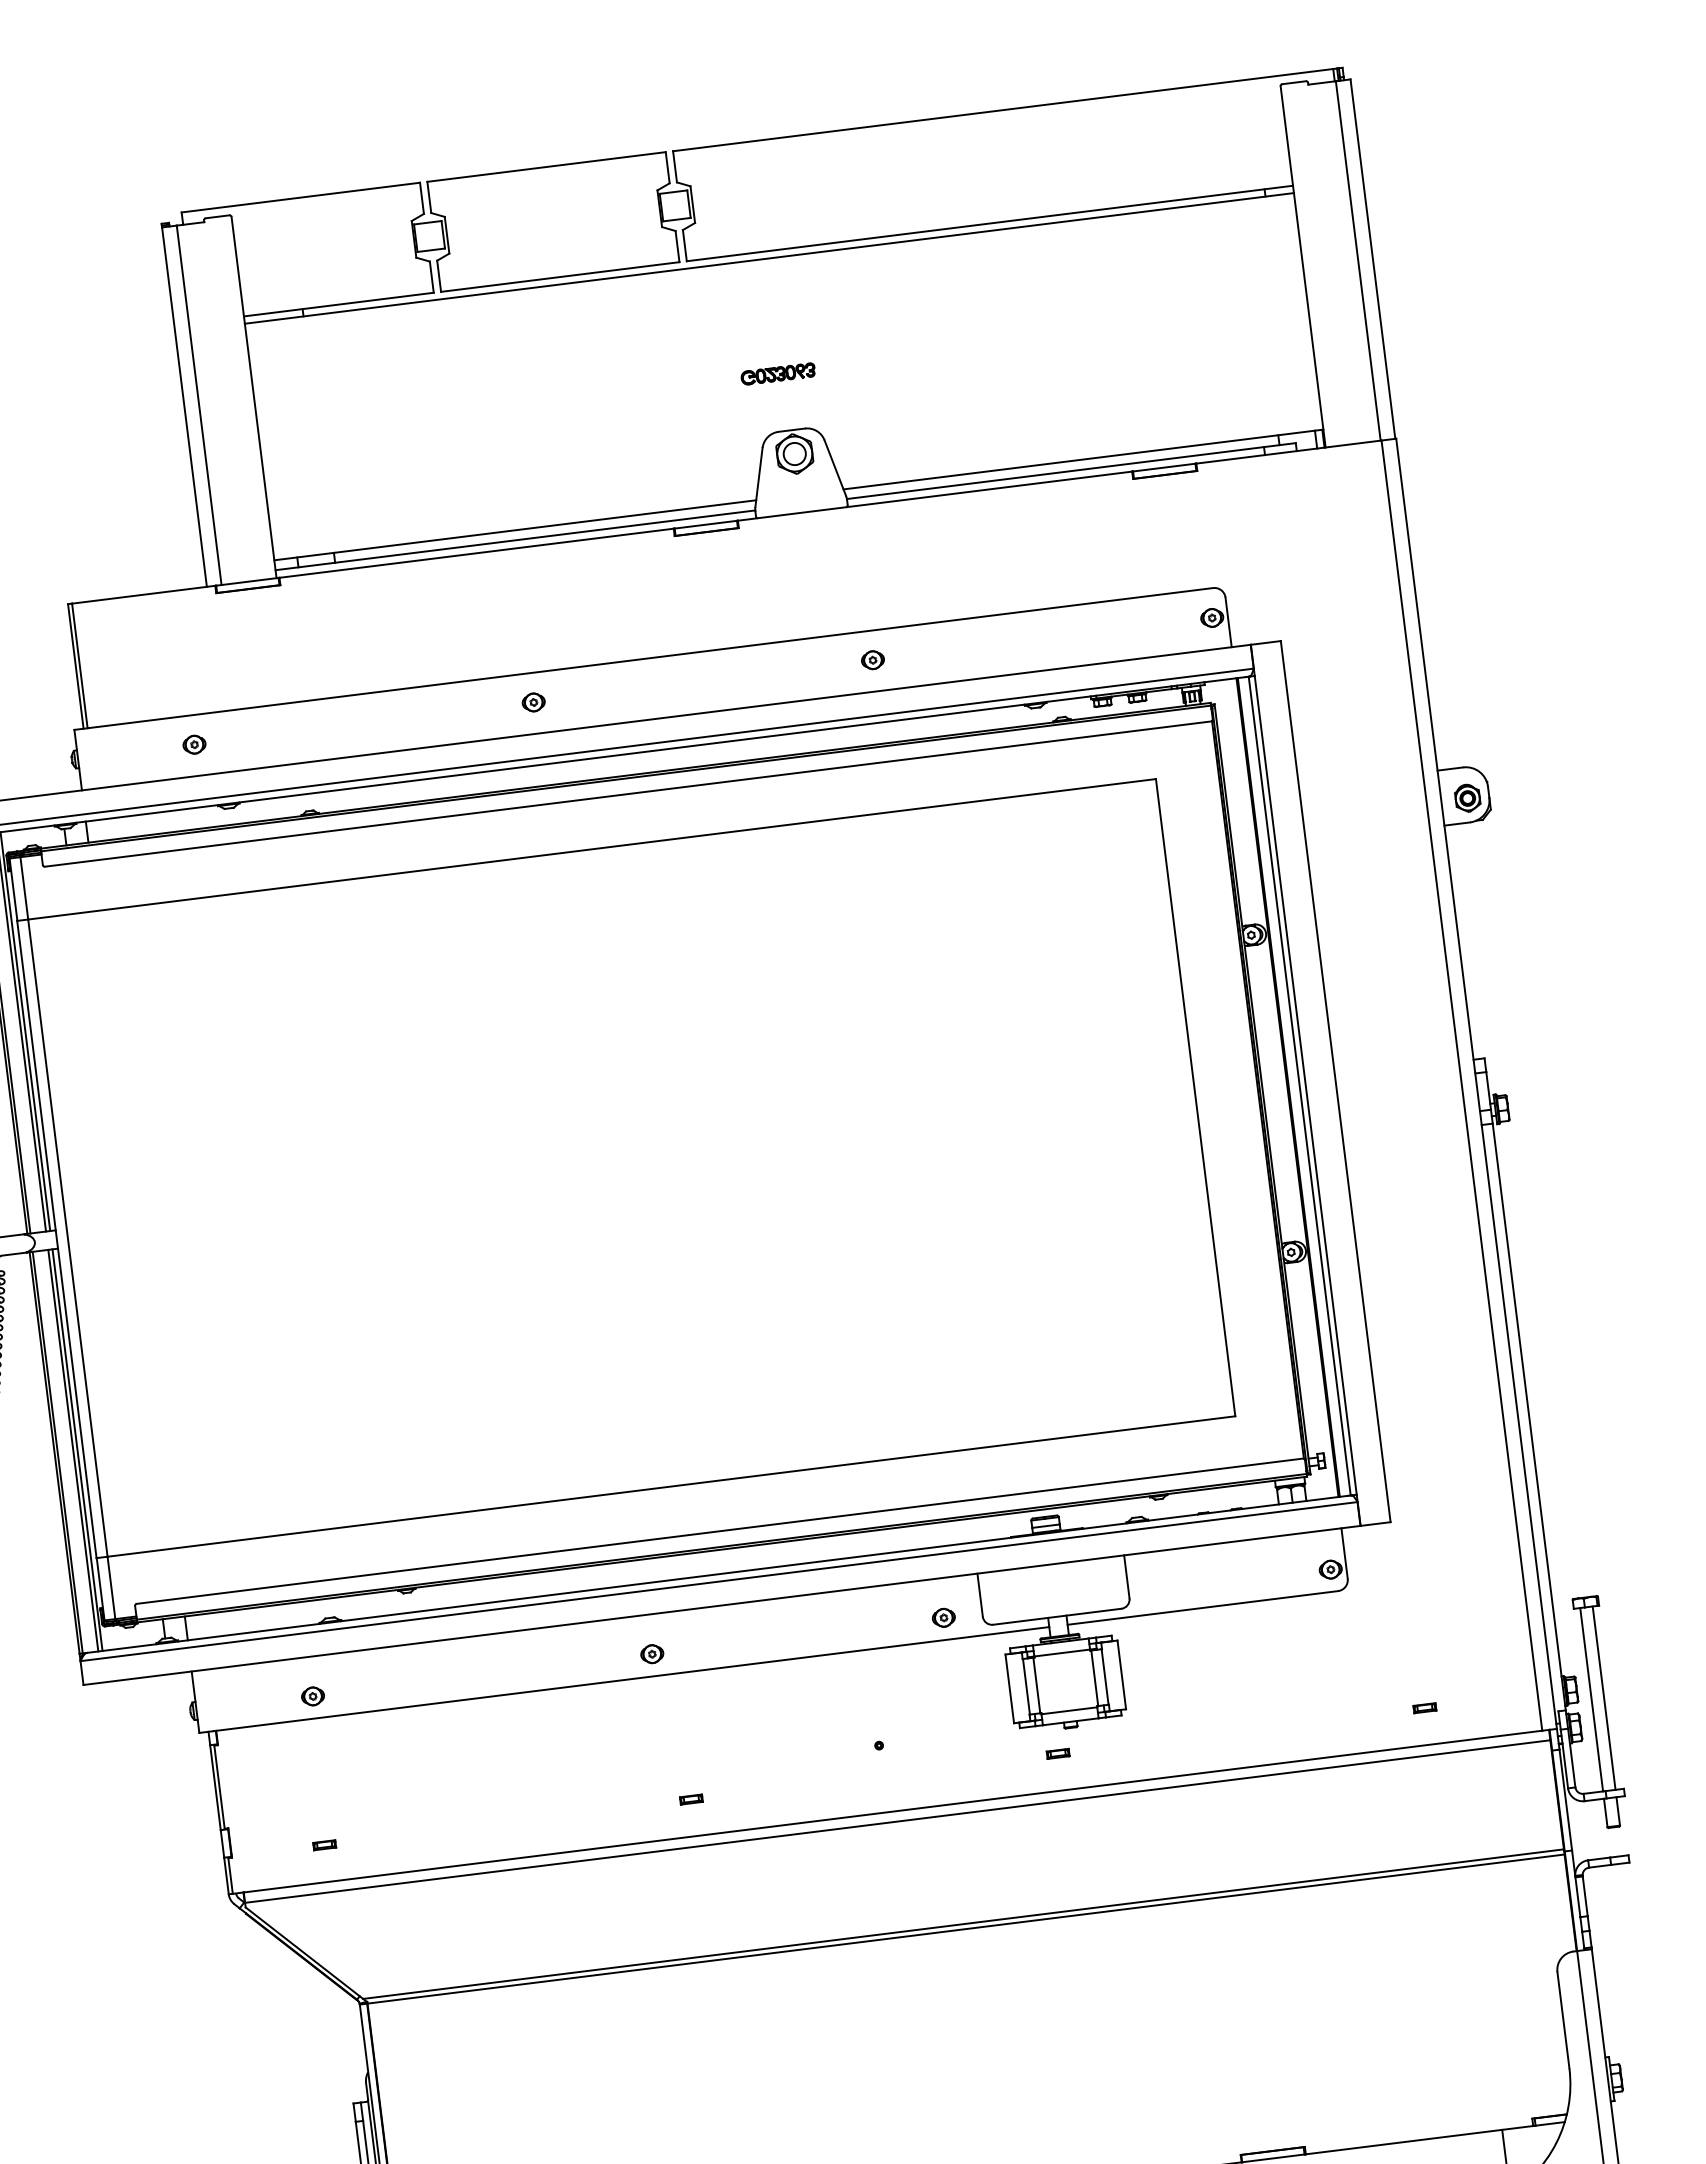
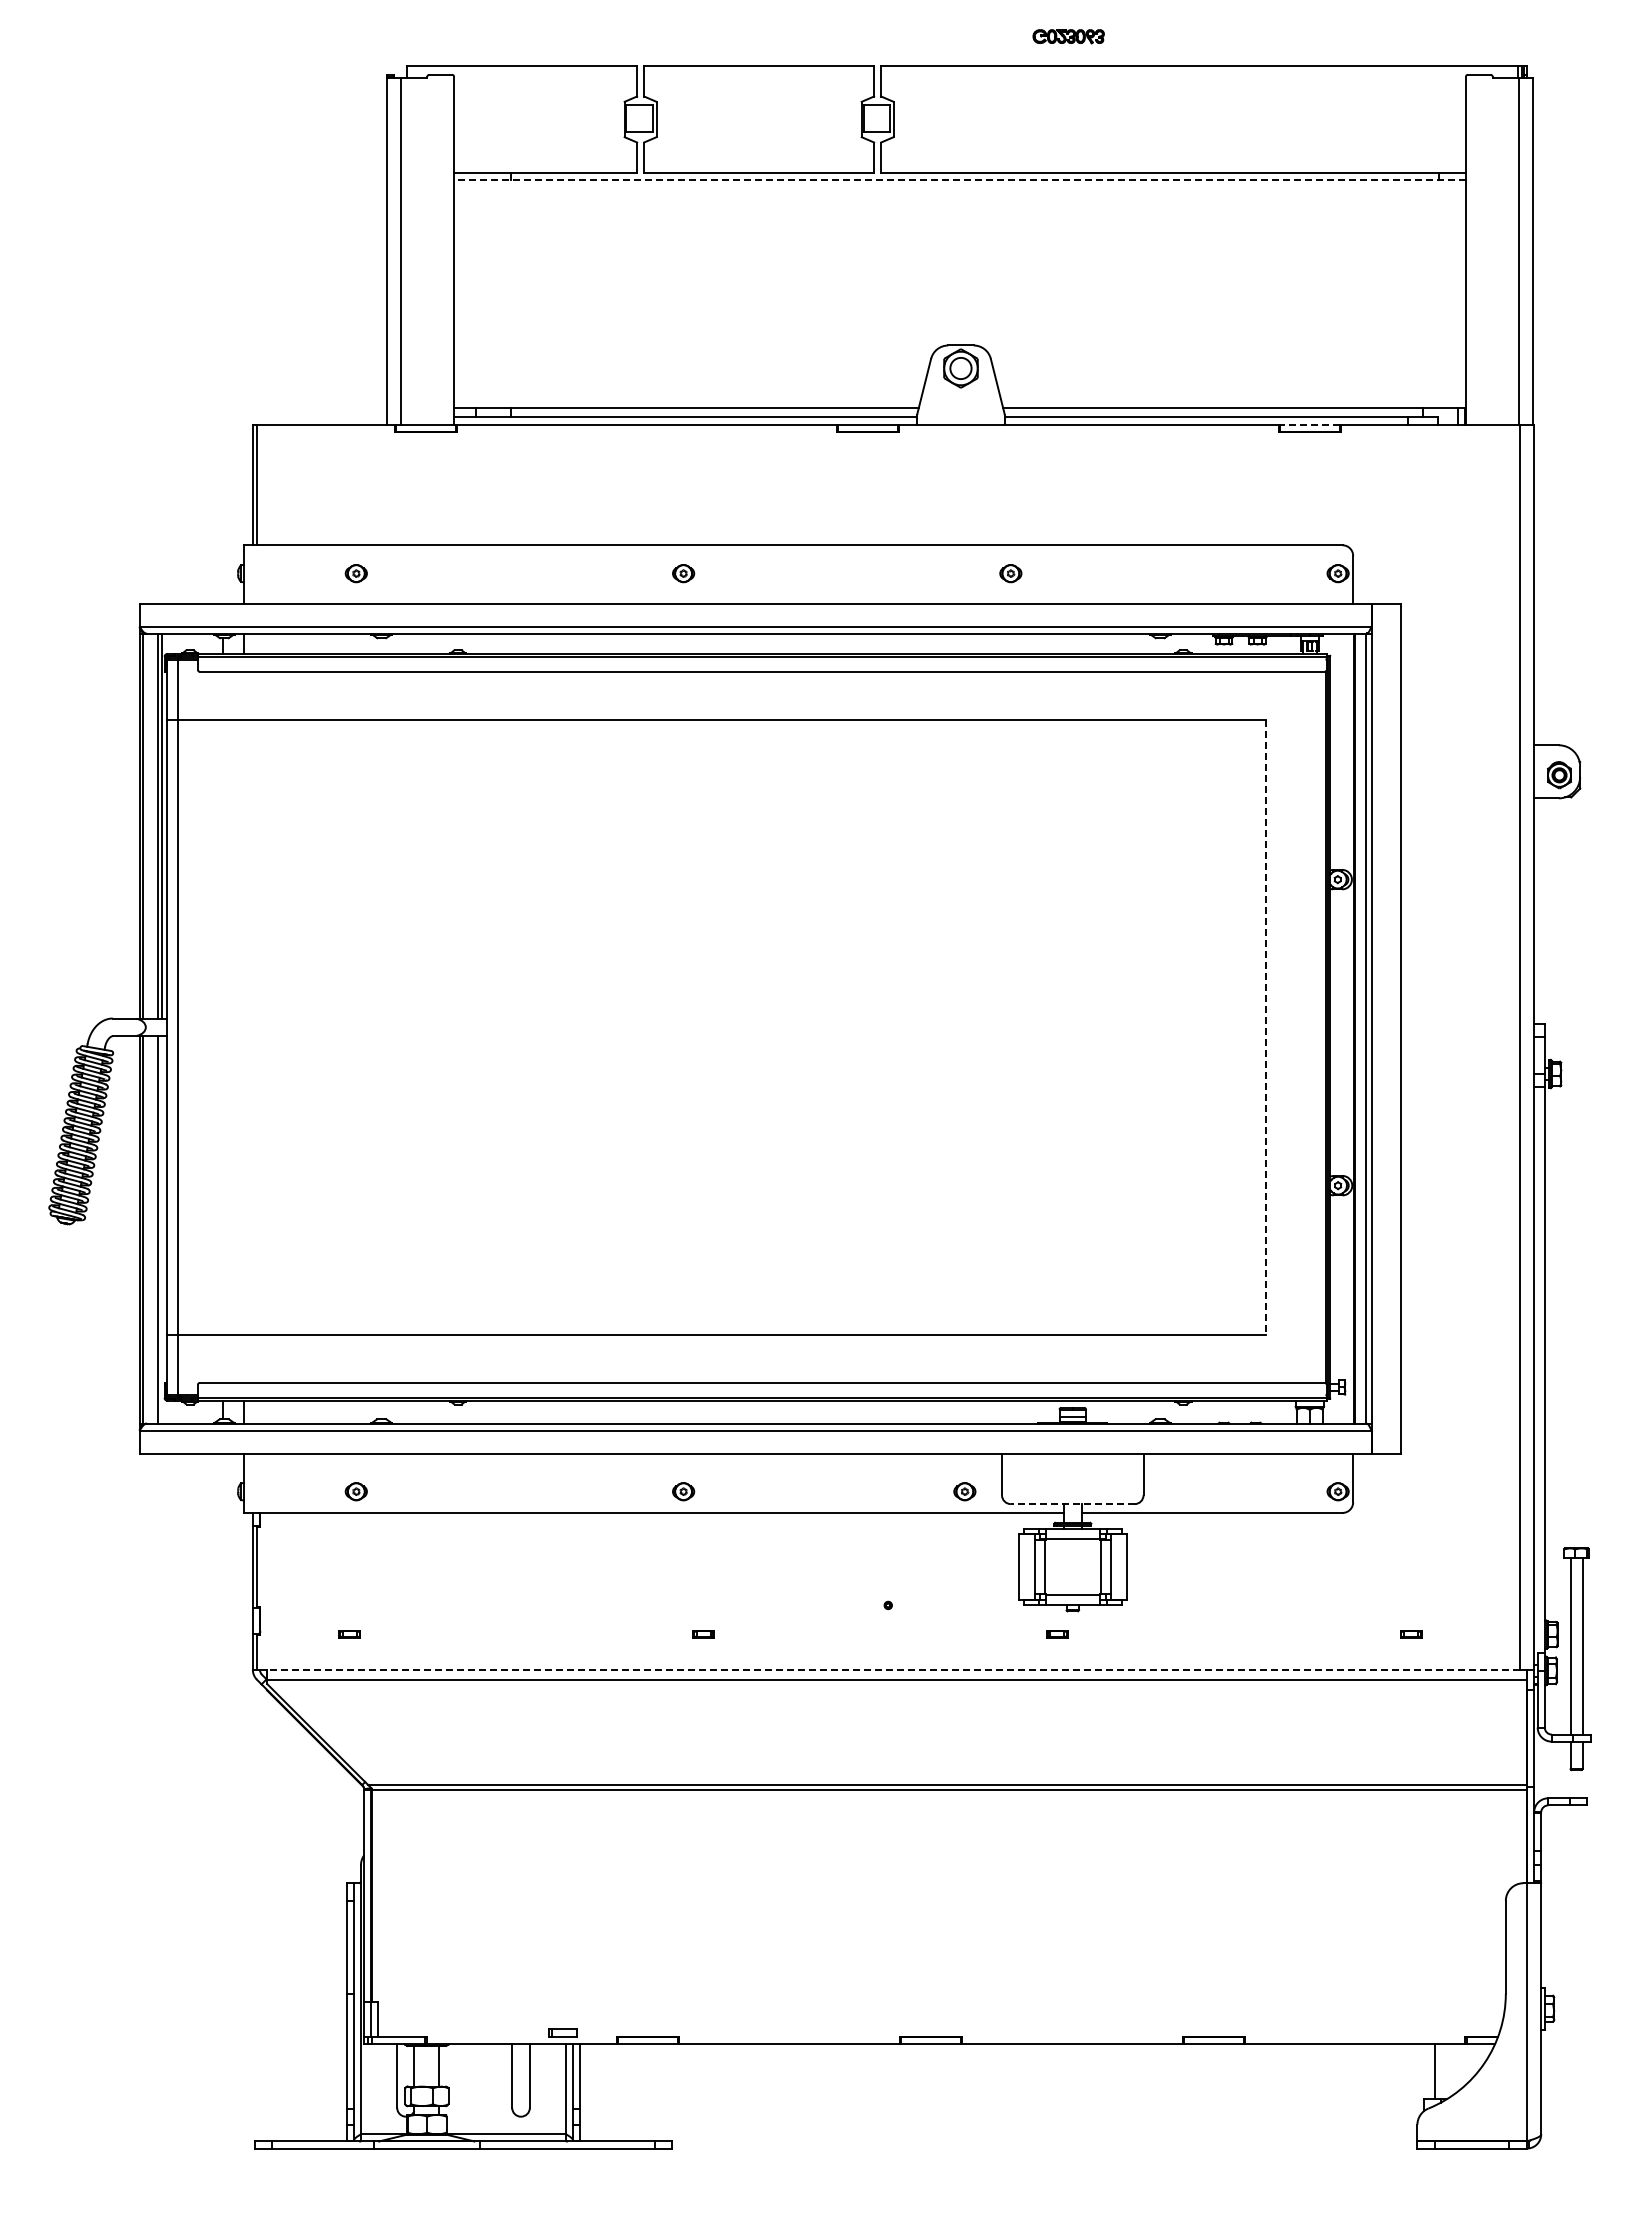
line: (768, 258) -> (959, 179), solid -> dashed
part: (778, 374) -> (1068, 36), moved
line: (1163, 468) -> (1309, 425), solid -> dashed
line: (1195, 1097) -> (1265, 1027), solid -> dashed
line: (77, 1449) -> (161, 1229), removed
line: (1057, 1617) -> (1072, 1504), solid -> dashed
line: (892, 1811) -> (893, 1669), solid -> dashed

